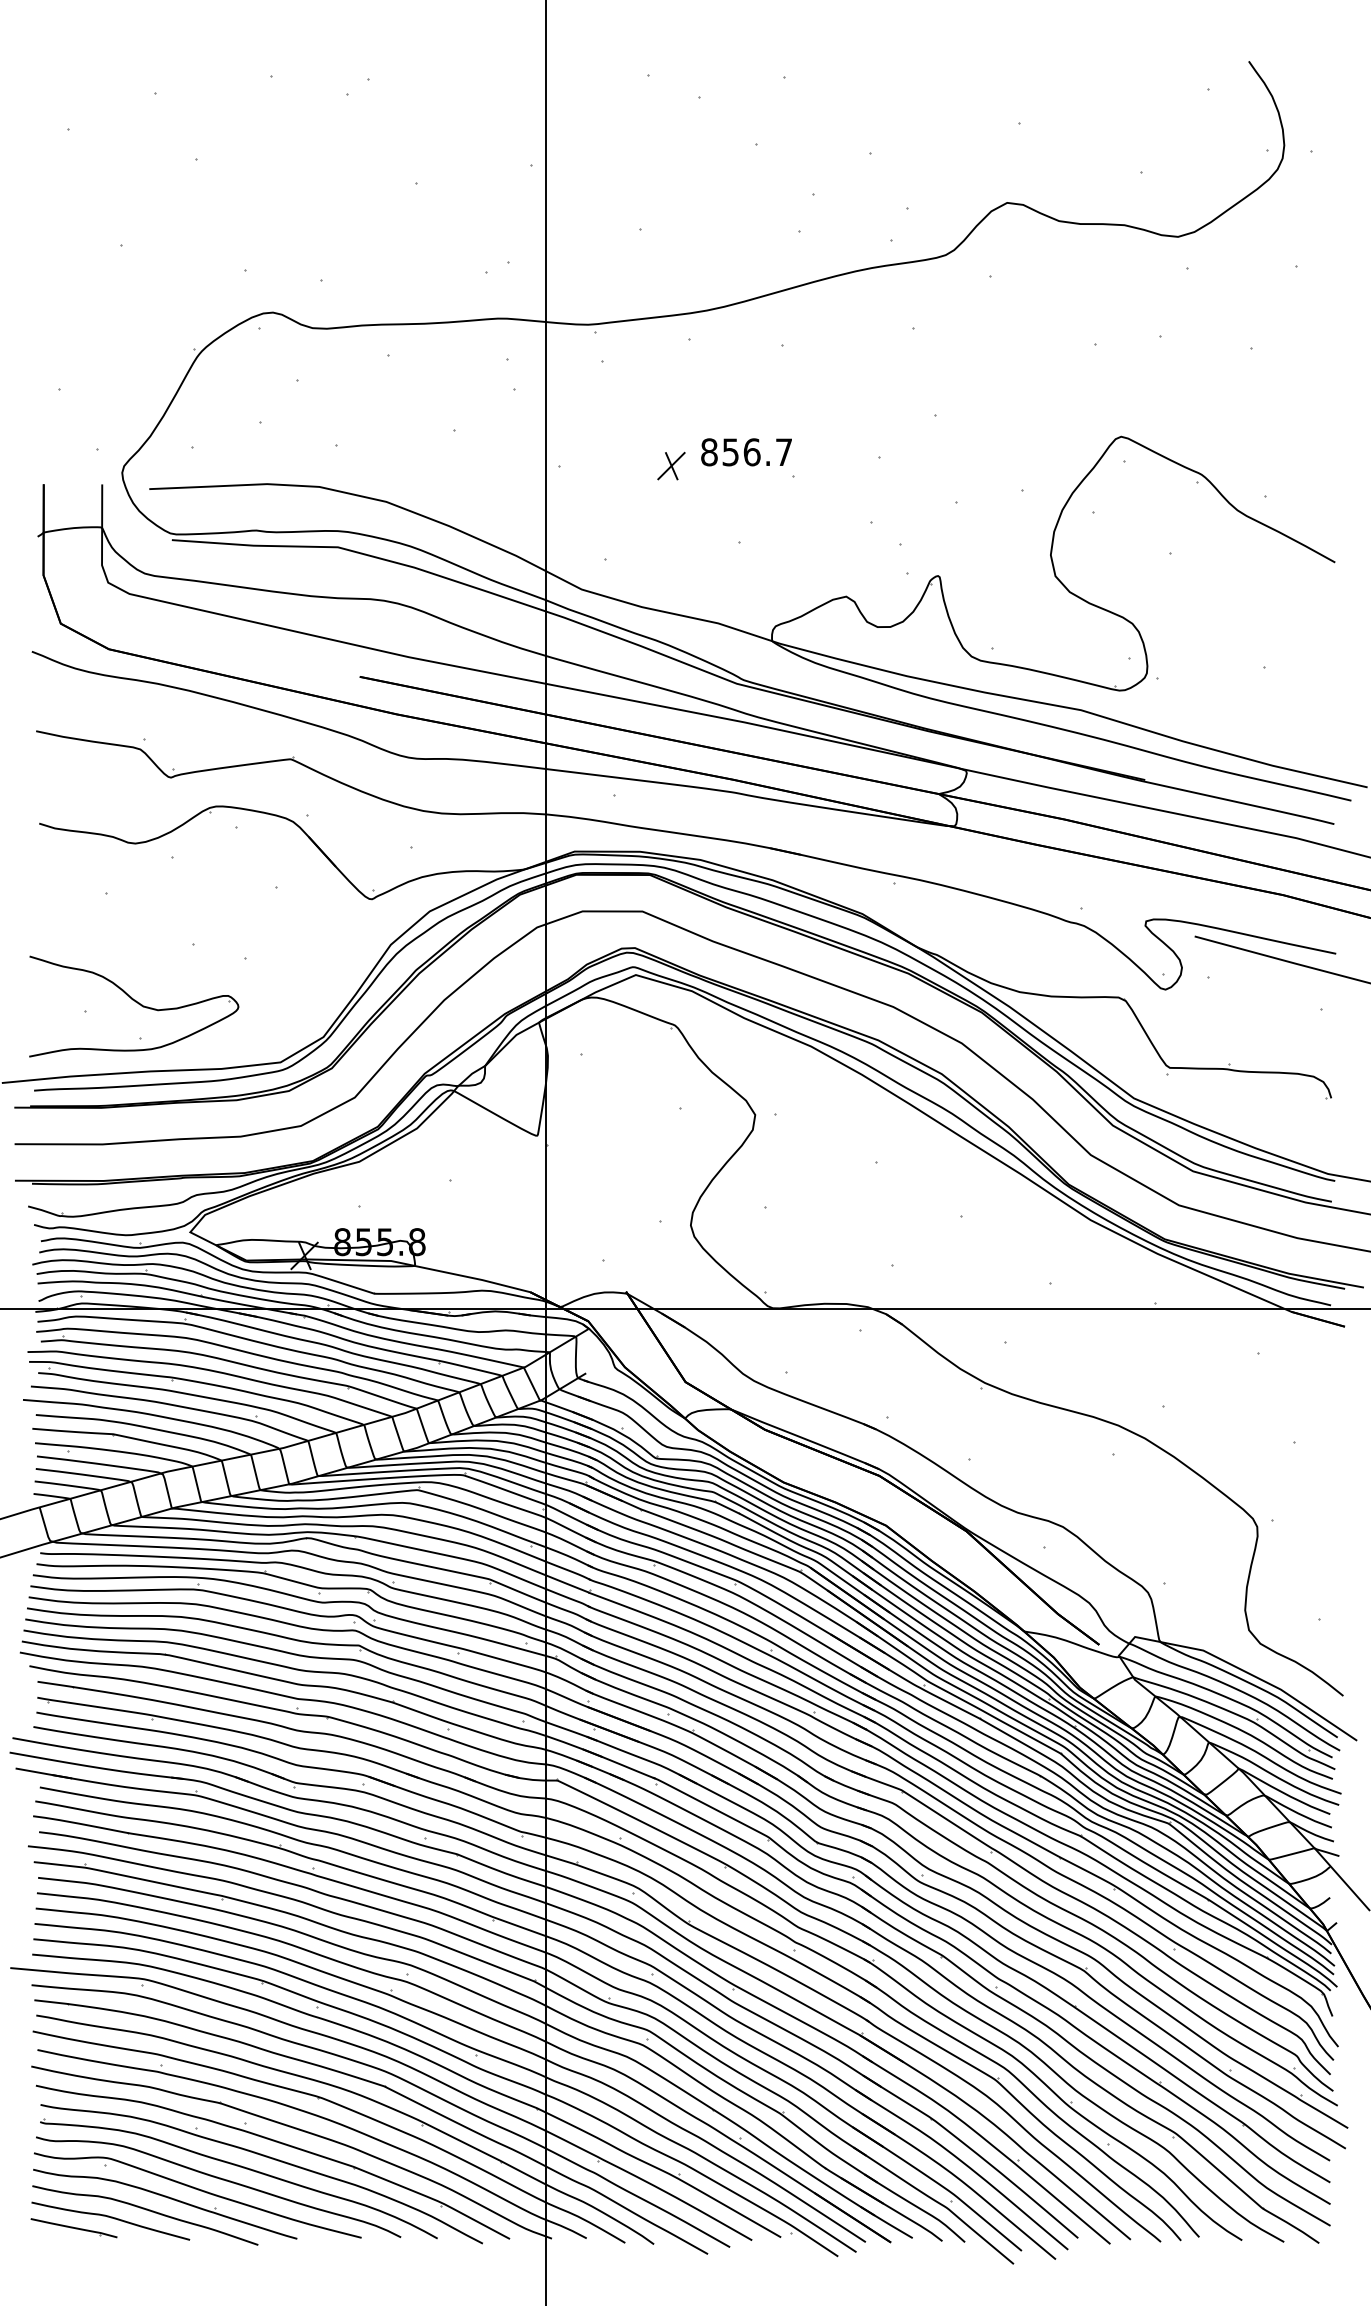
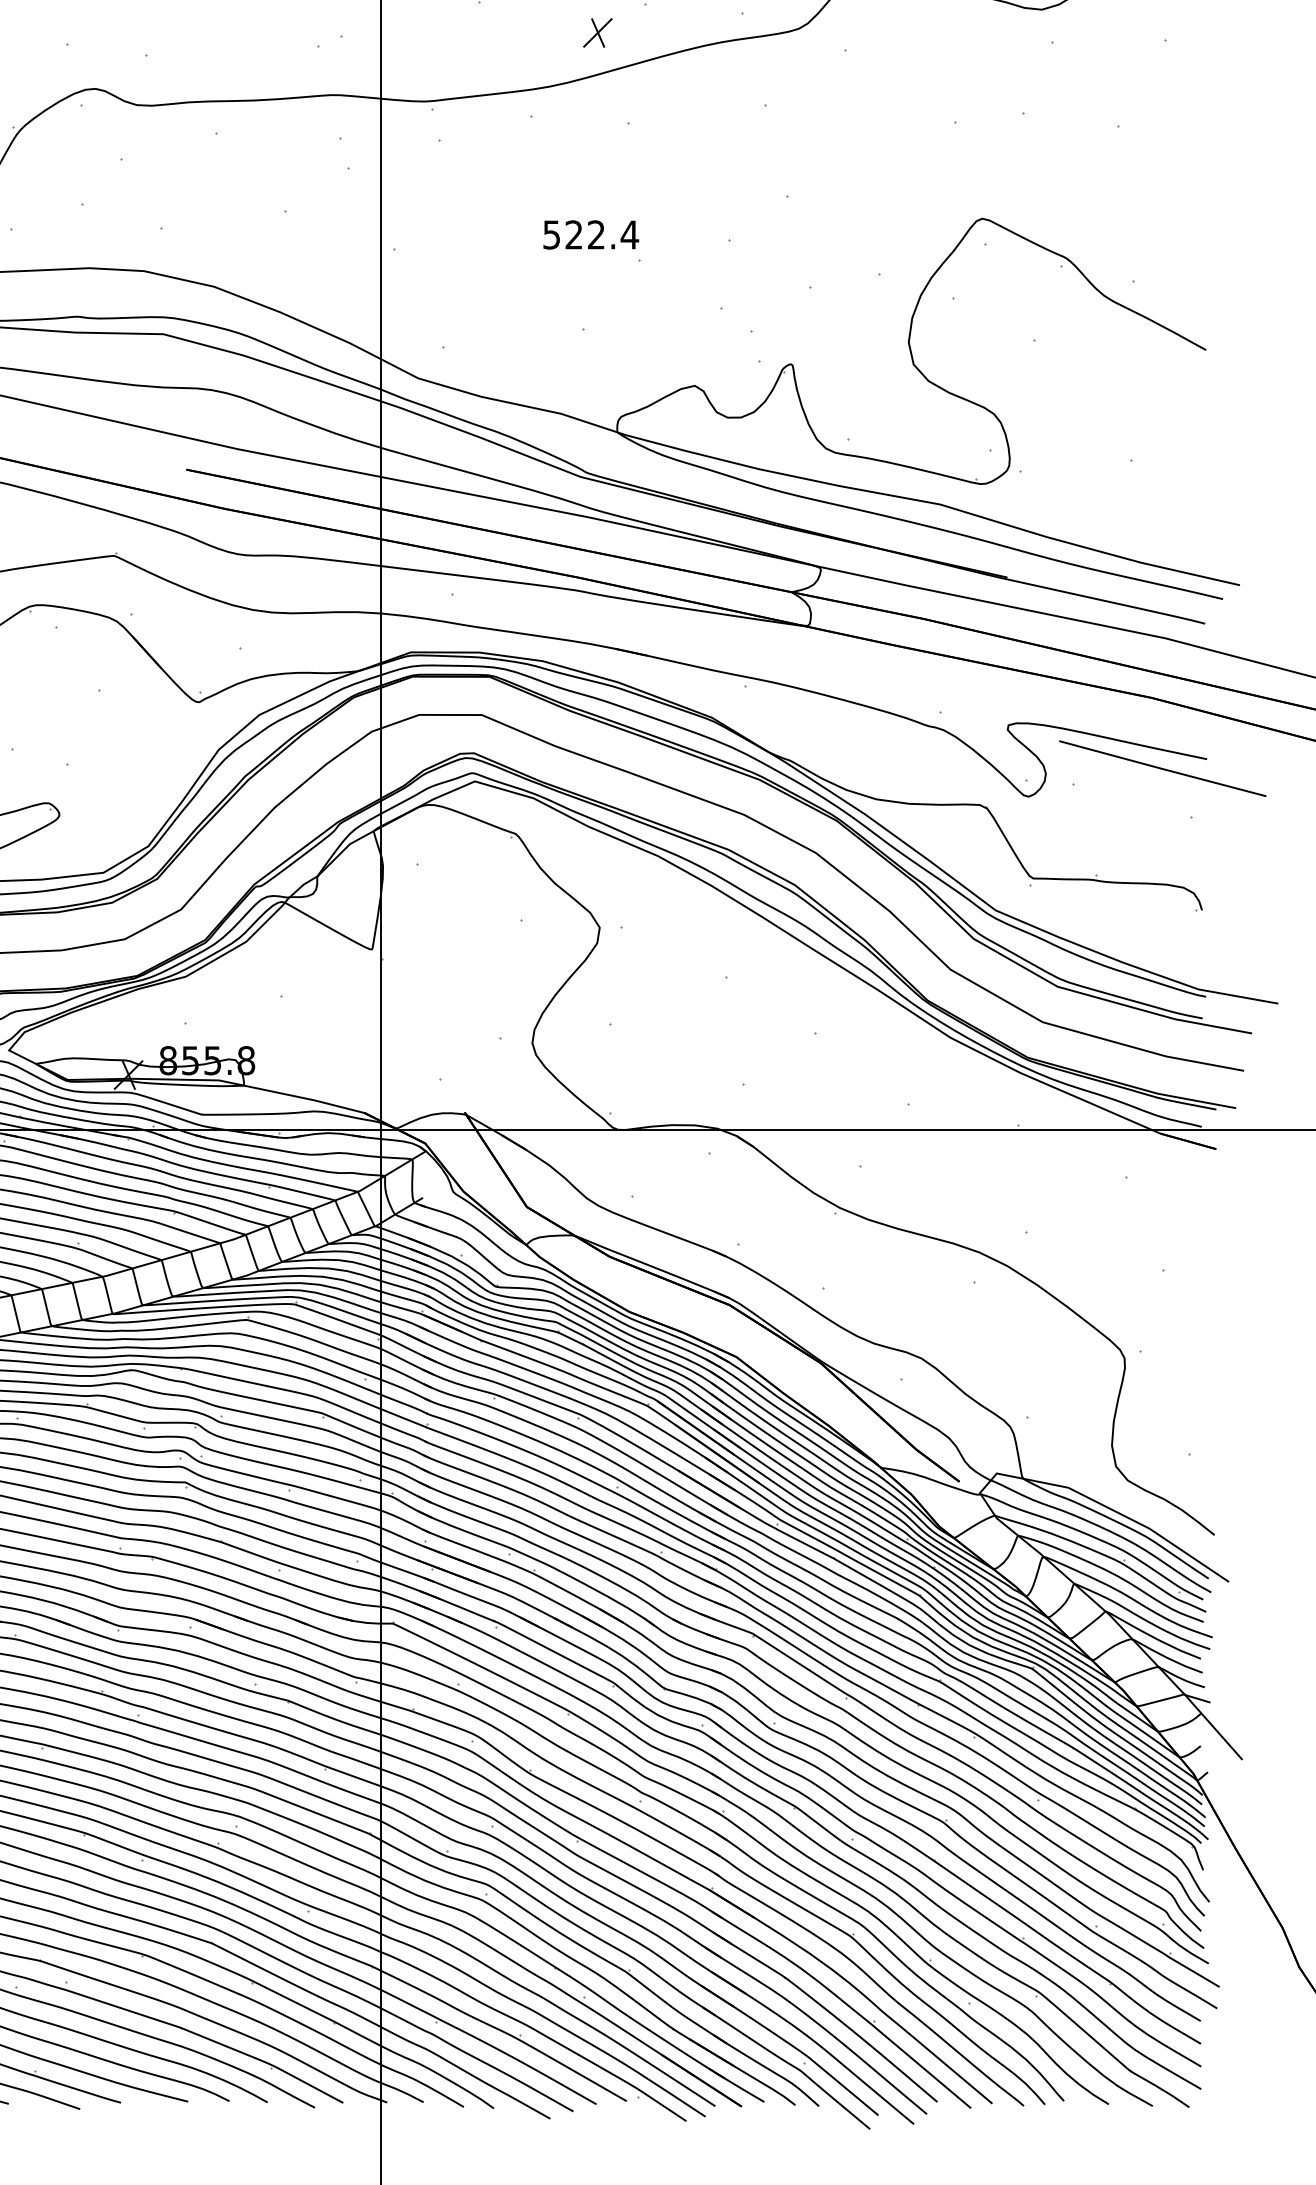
text: (746, 452) -> (590, 235), 856.7 -> 522.4
part: (671, 465) -> (597, 32), moved

